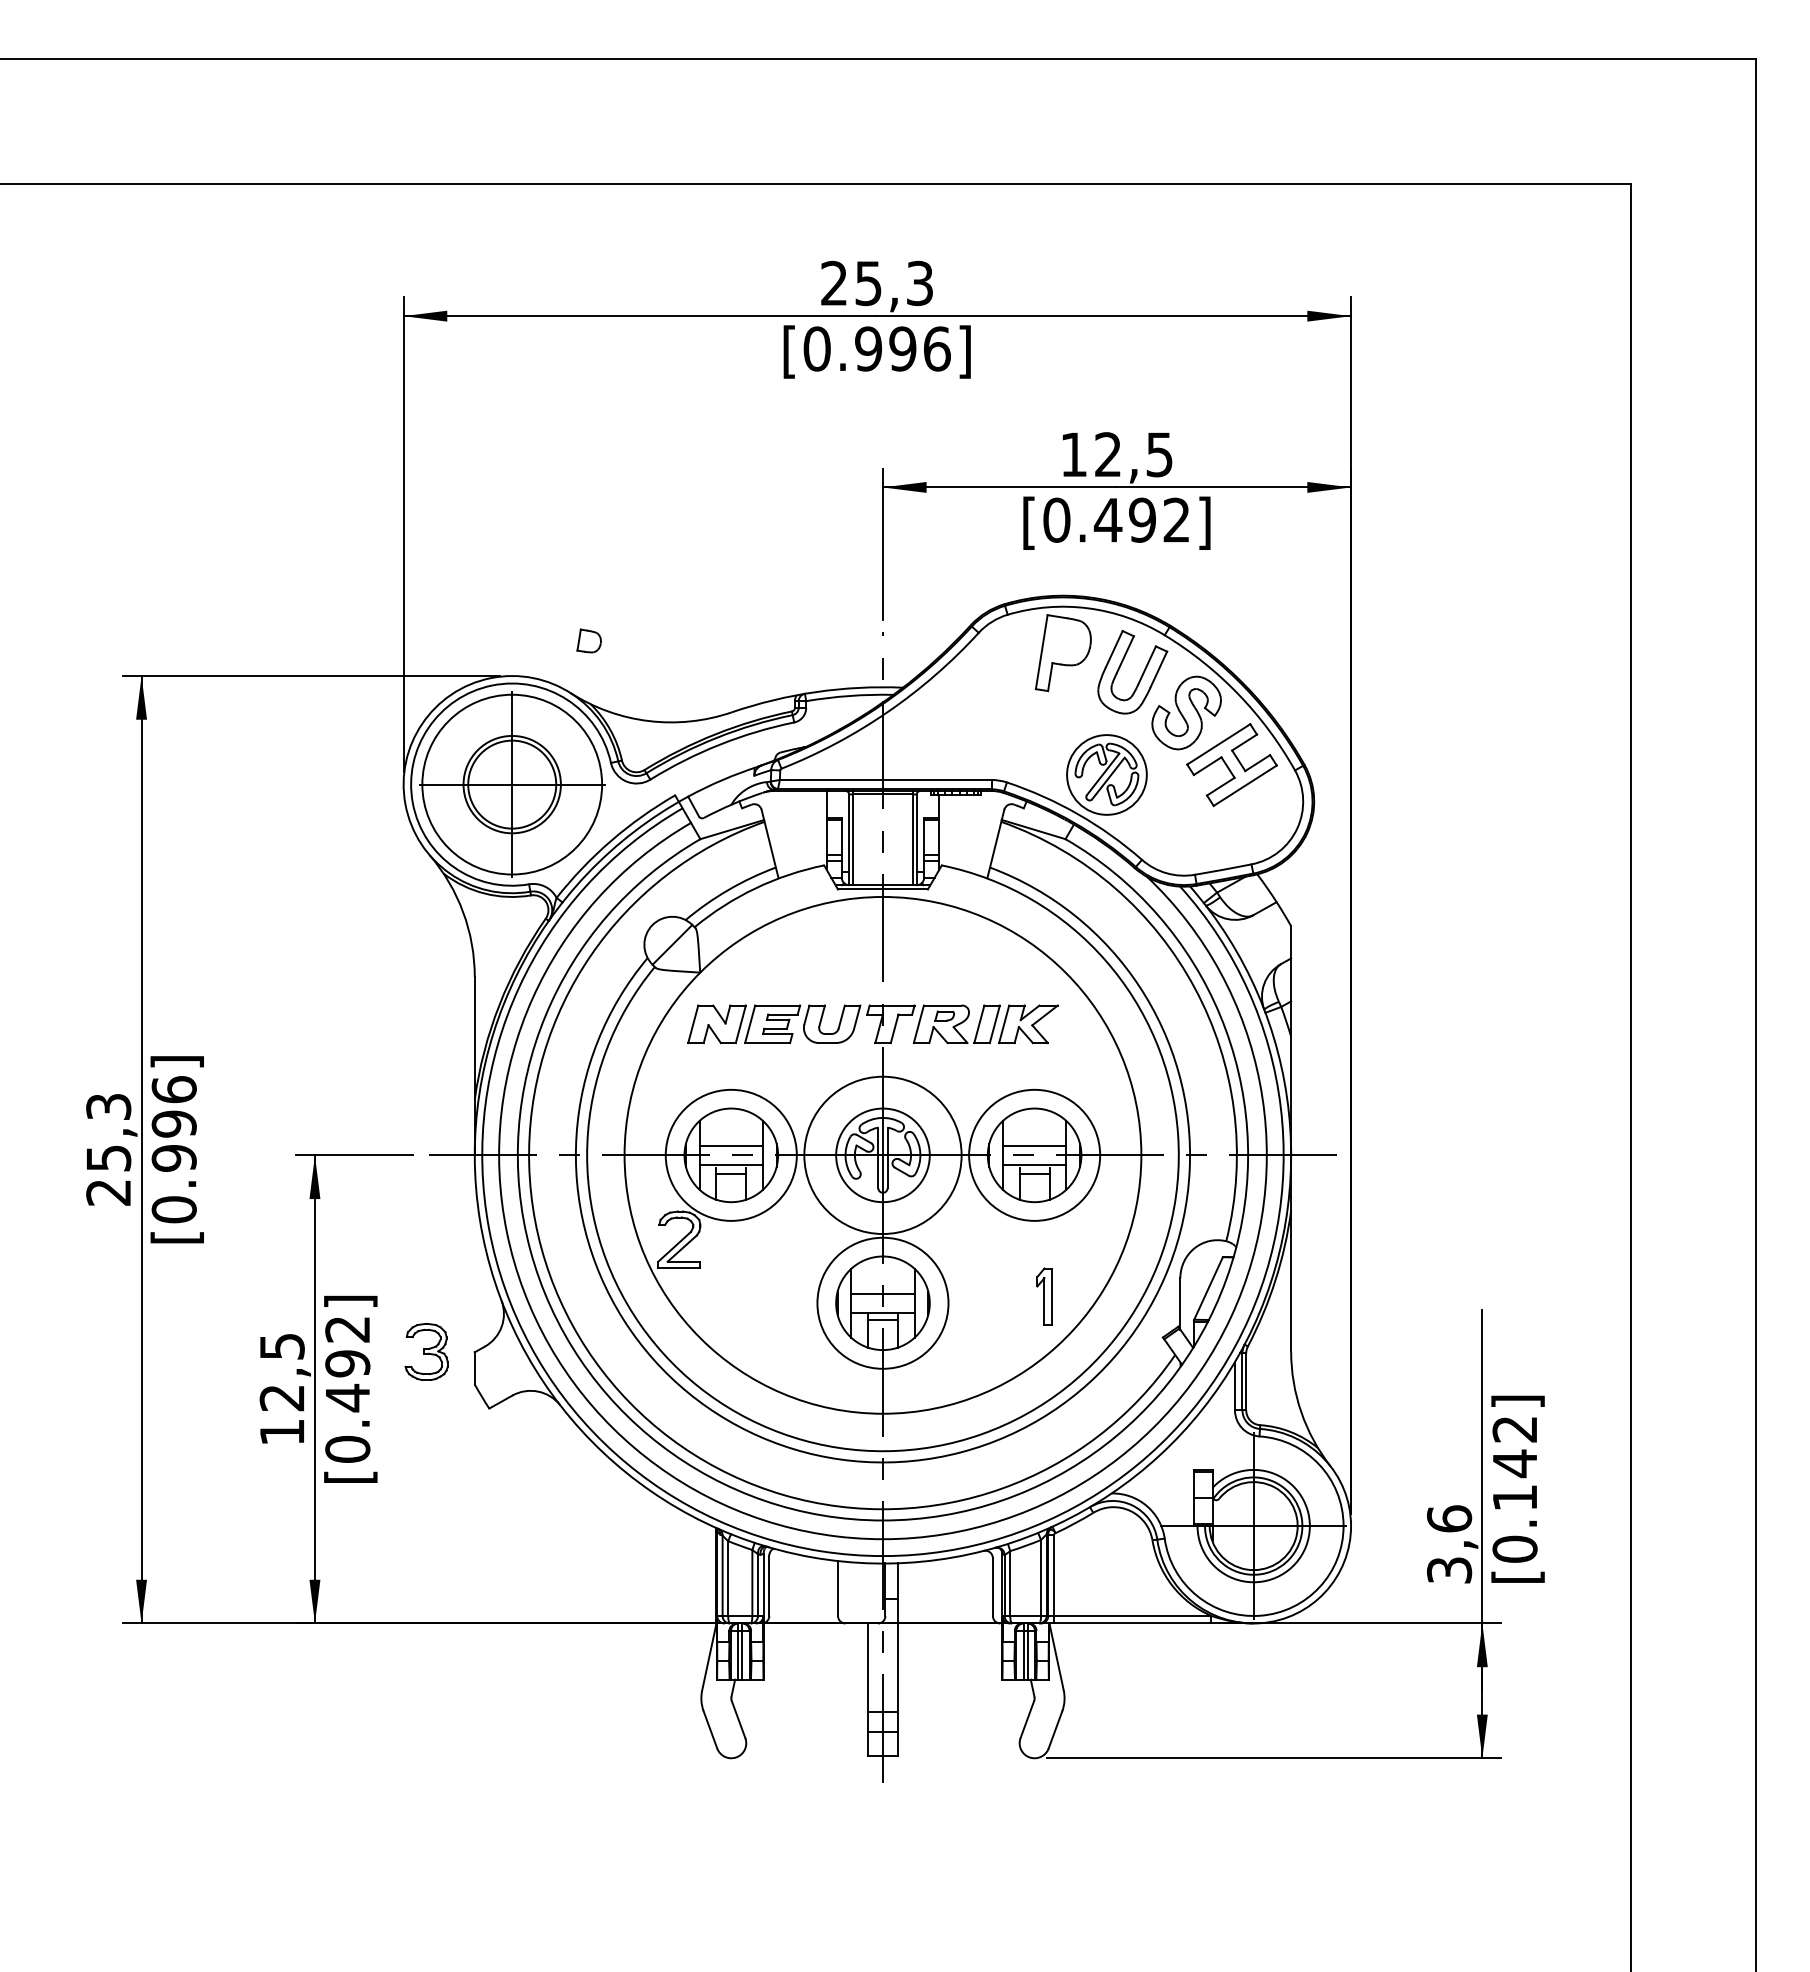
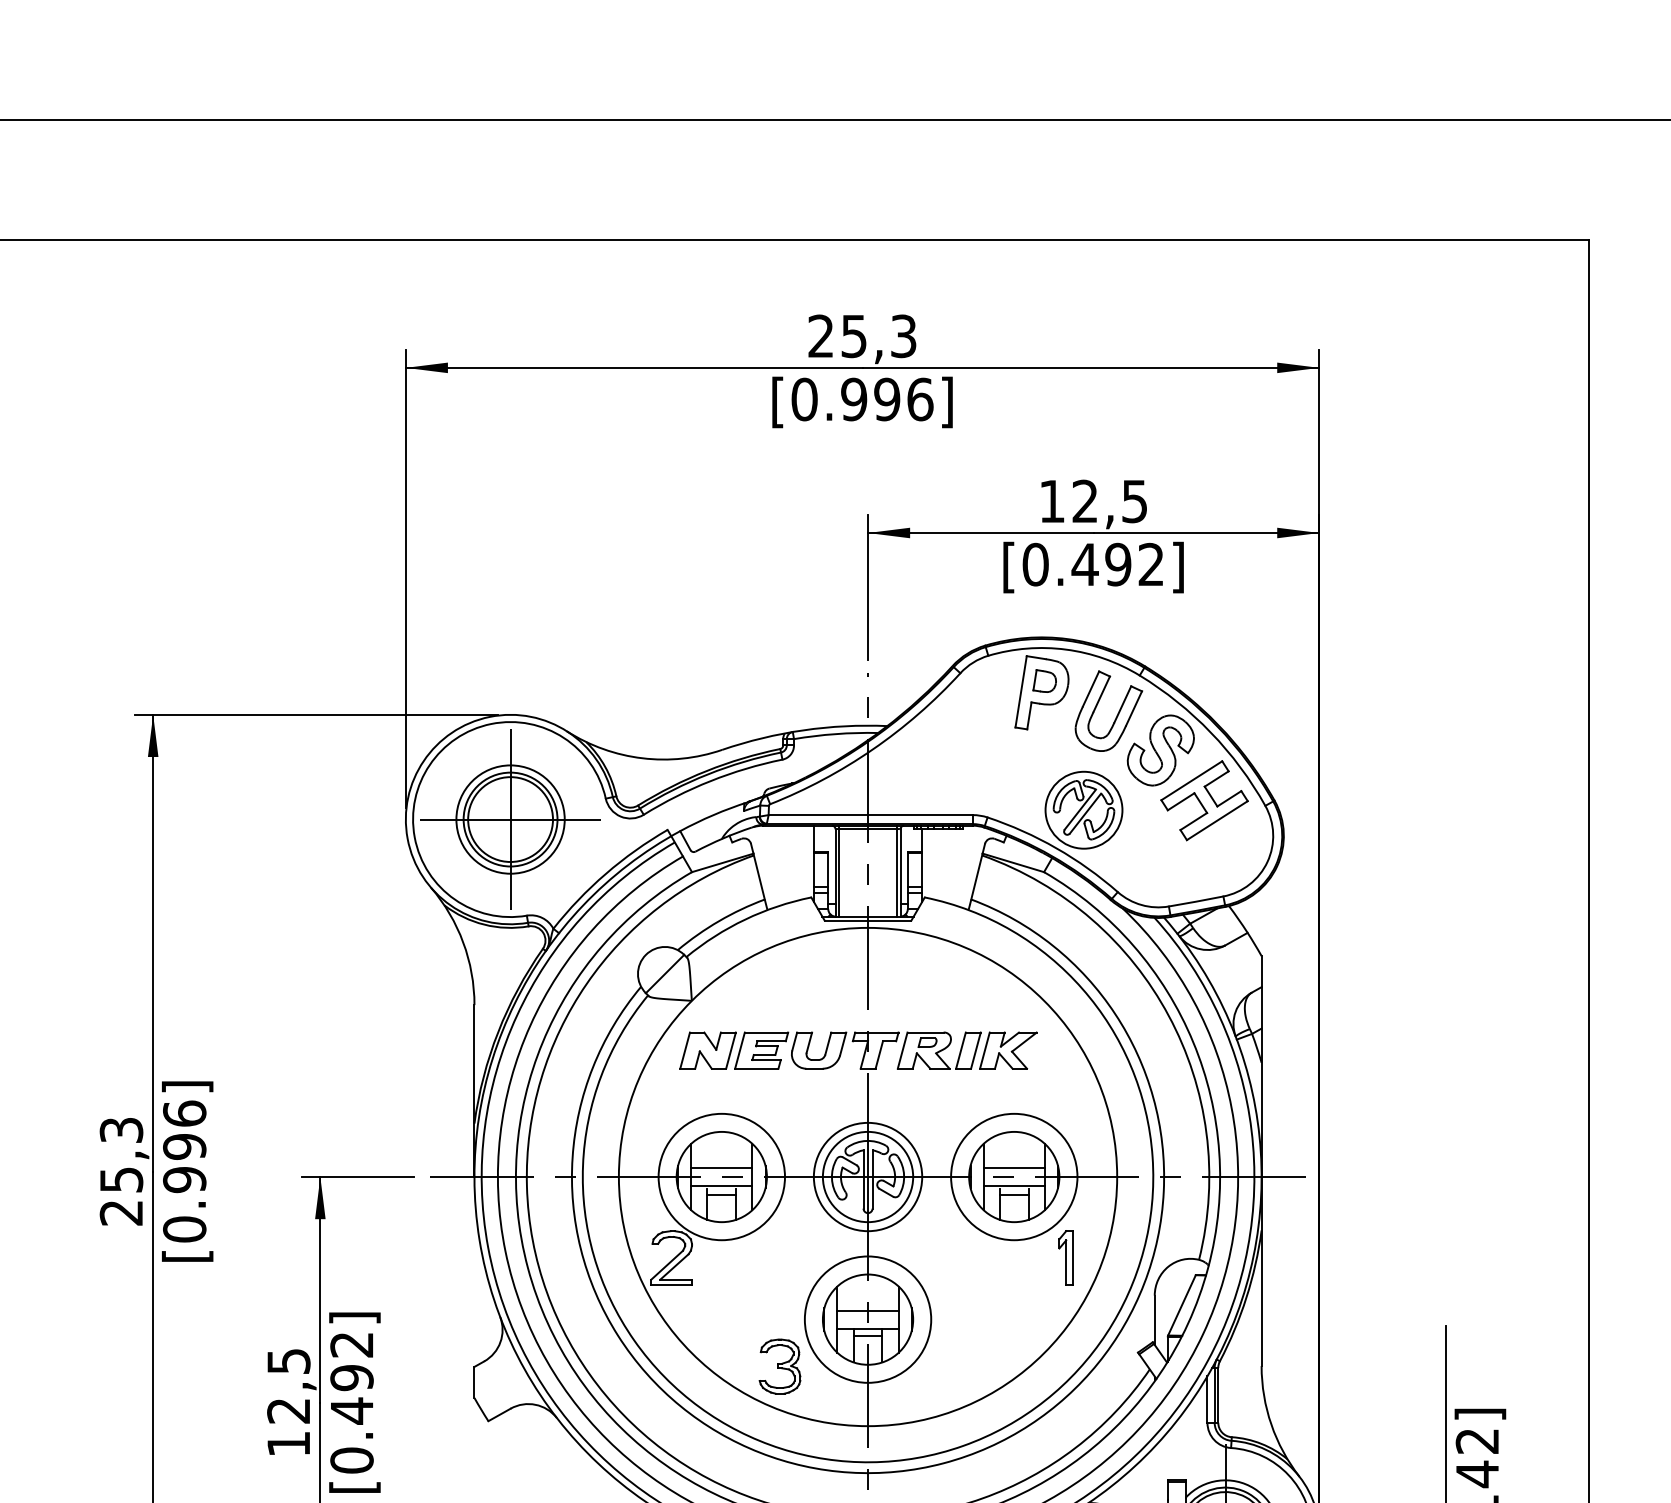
part: (588, 640) -> (1044, 680), moved
circle: (512, 784) -> (510, 819), size x0.62
circle: (882, 1155) -> (867, 1177), size x0.71
part: (1044, 1296) -> (1066, 1258), moved
part: (426, 1351) -> (779, 1366), moved

